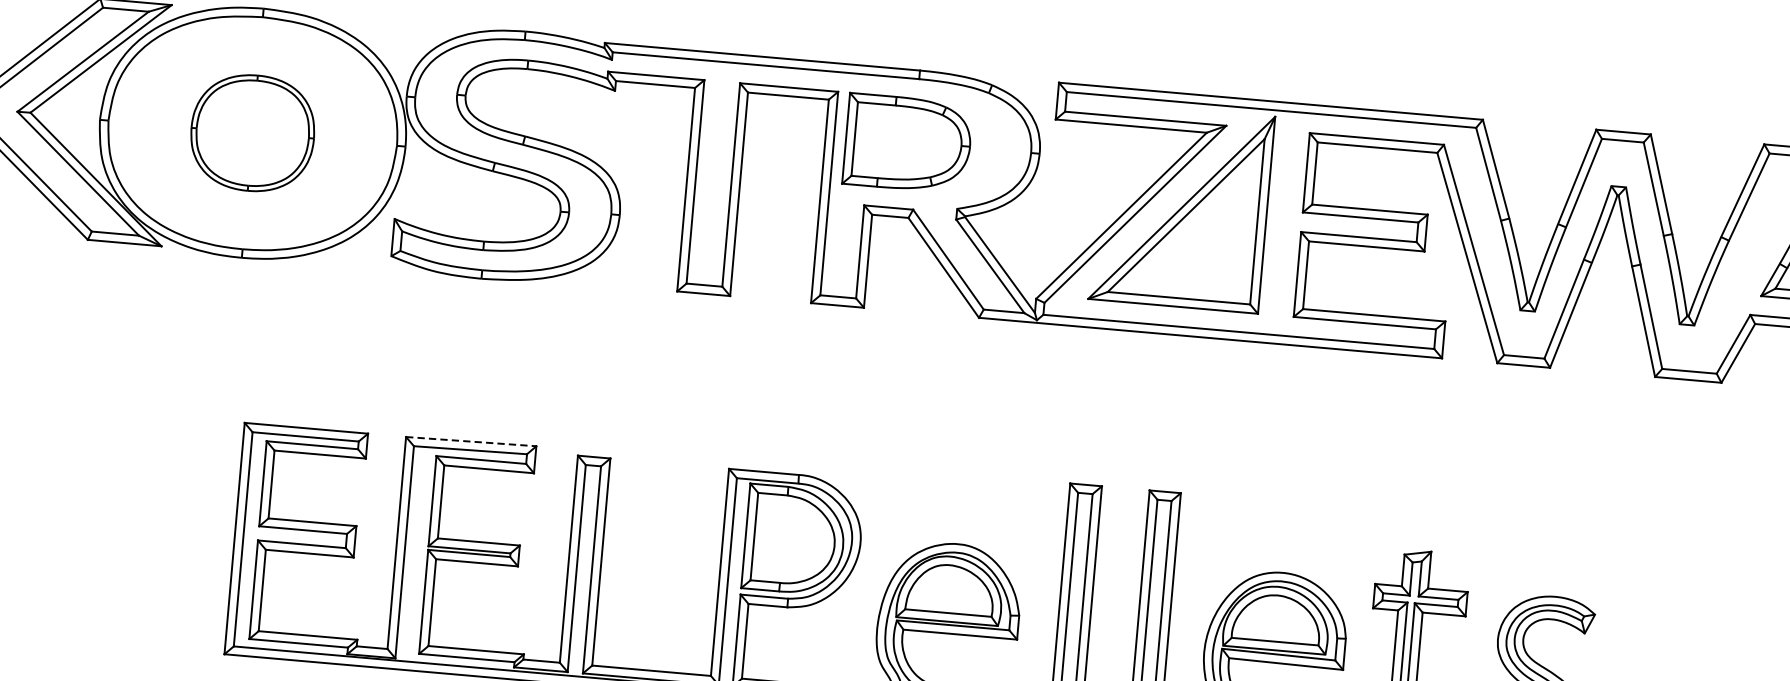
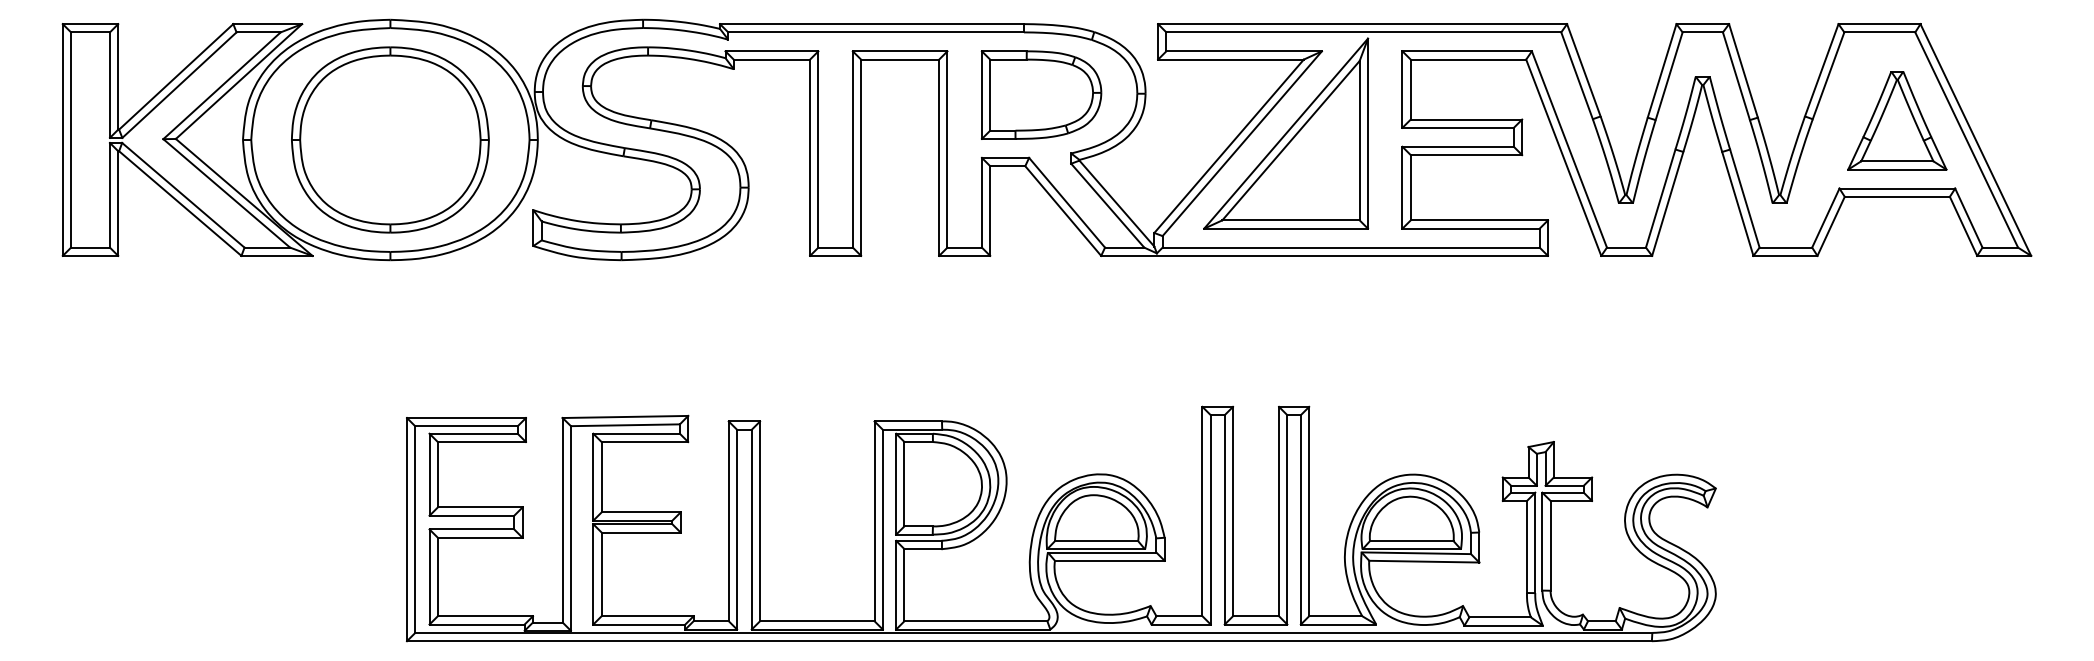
part: (252, 132) -> (390, 139), size x1.67
part: (907, 143) -> (1041, 94), moved
line: (471, 441) -> (625, 416), dashed -> solid

